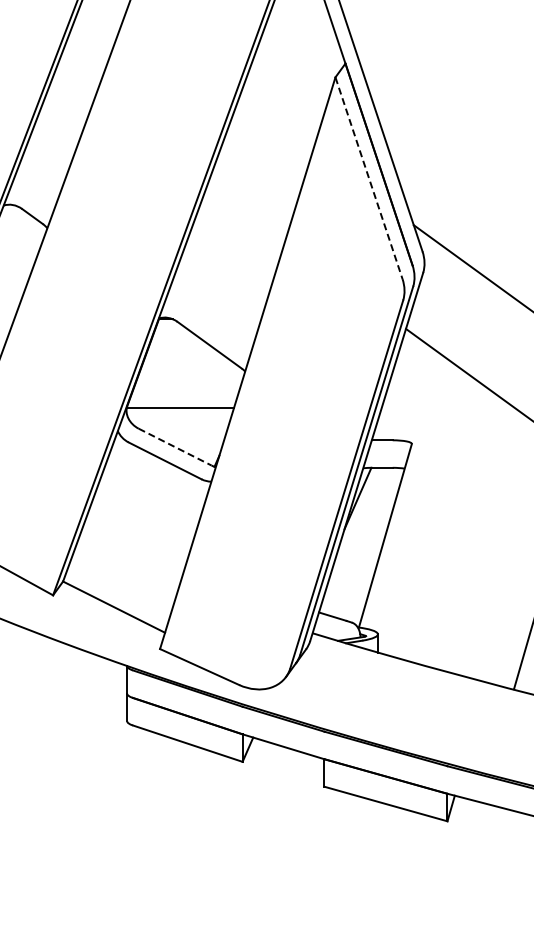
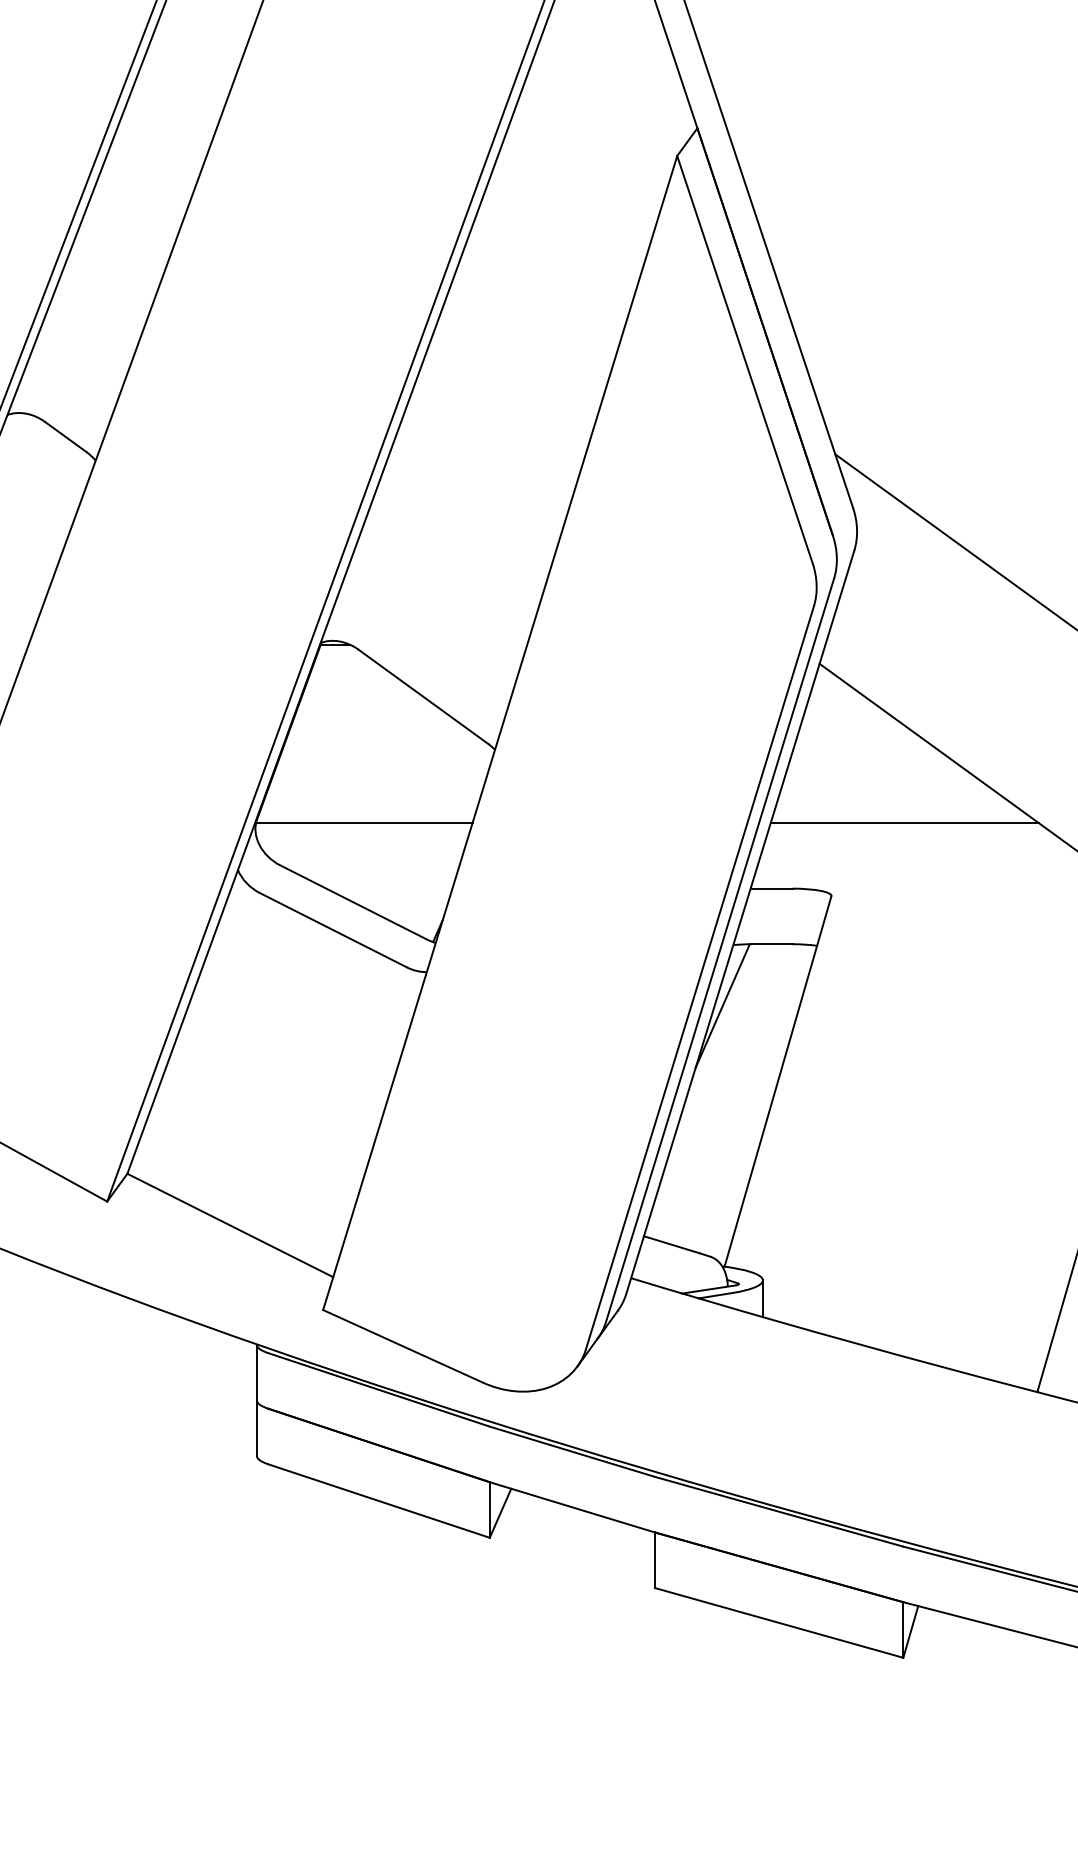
line: (369, 178) -> (745, 360), dashed -> solid
line: (447, 407) -> (903, 822), added
line: (175, 447) -> (354, 903), dashed -> solid

